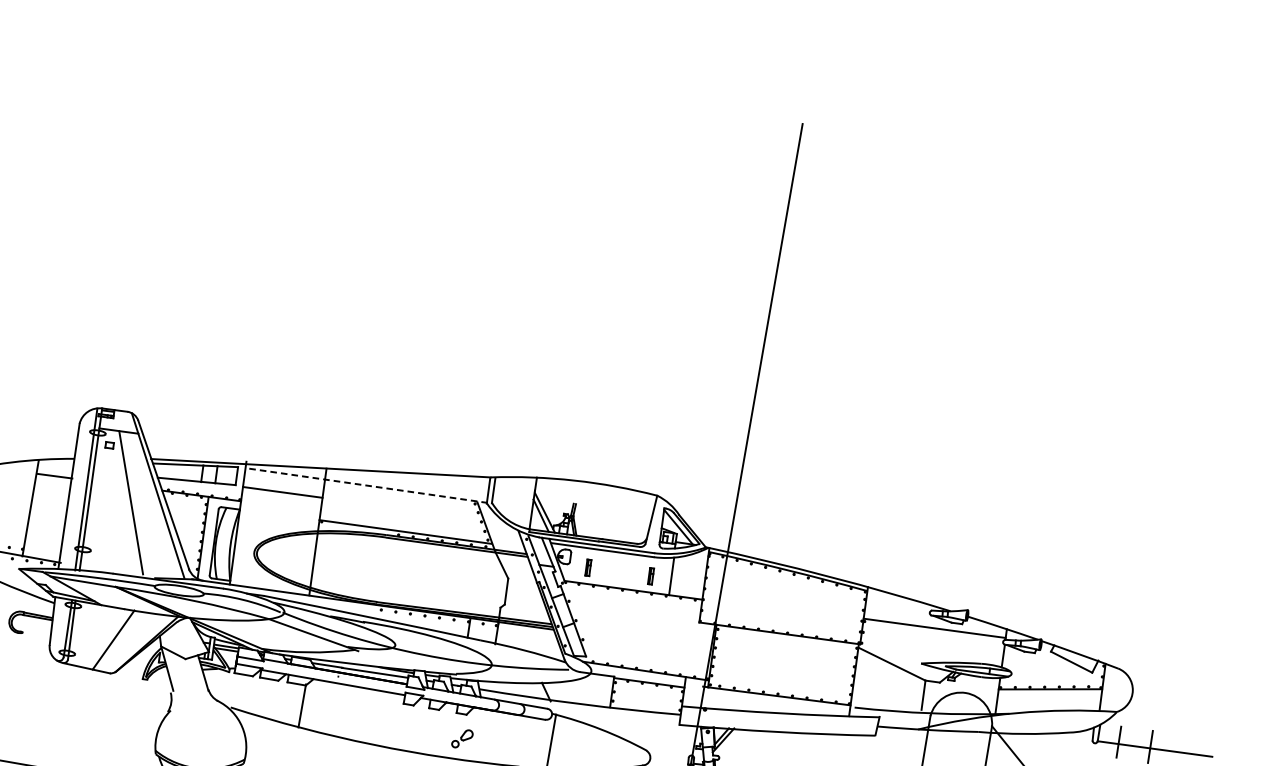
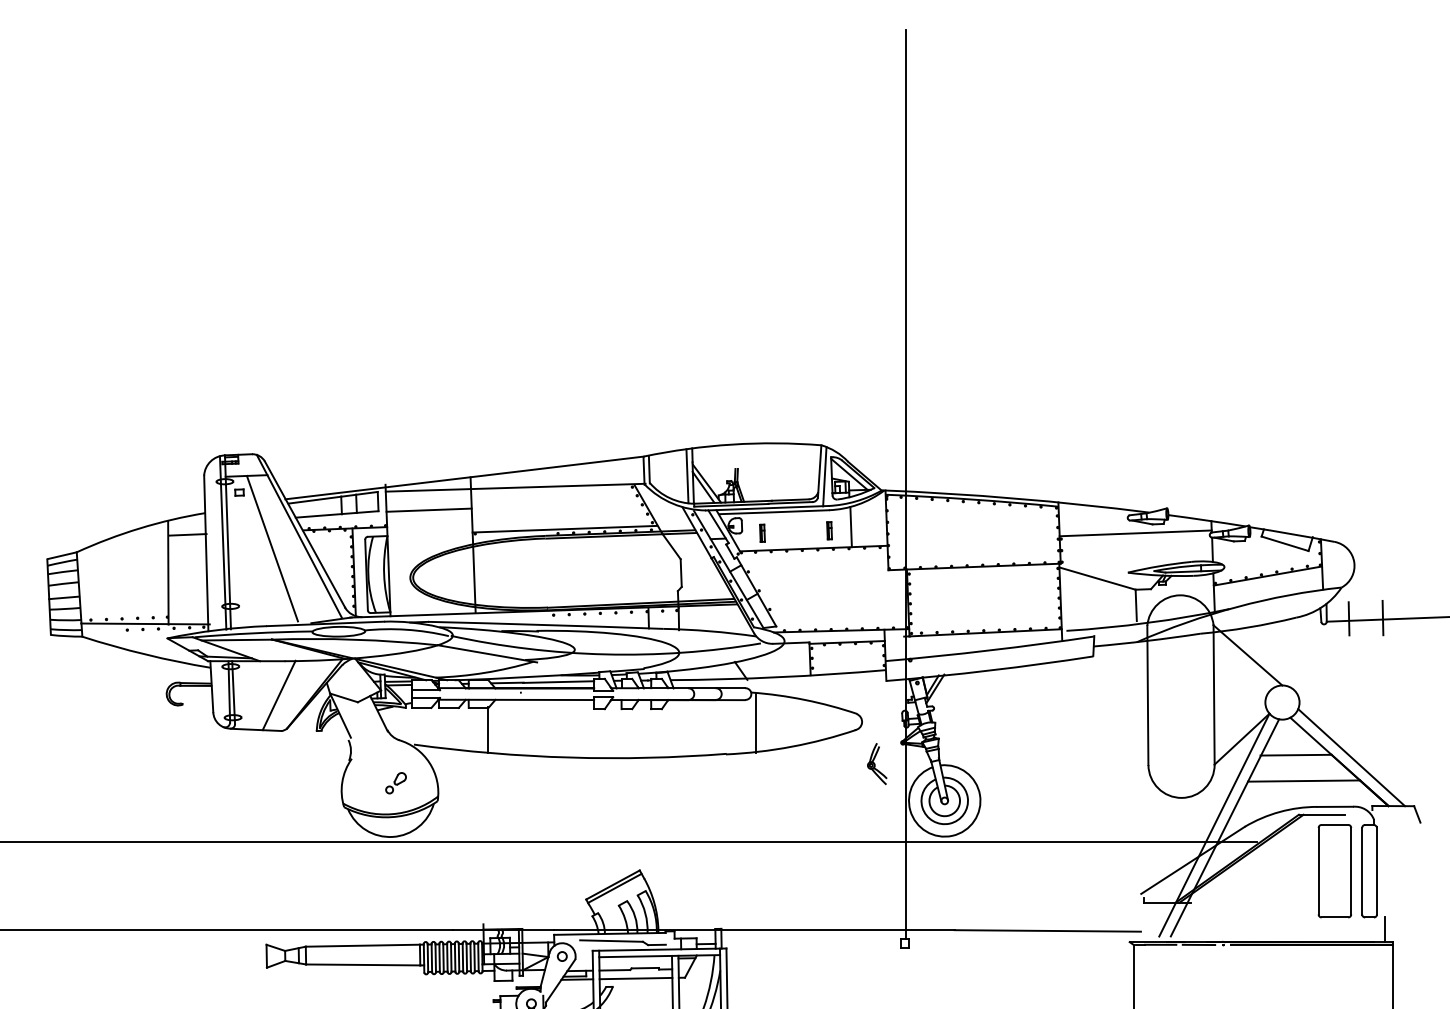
line: (366, 485) -> (515, 487), dashed -> solid
line: (527, 502) -> (687, 476), added
line: (655, 525) -> (824, 476), added
part: (461, 739) -> (395, 783), moved

